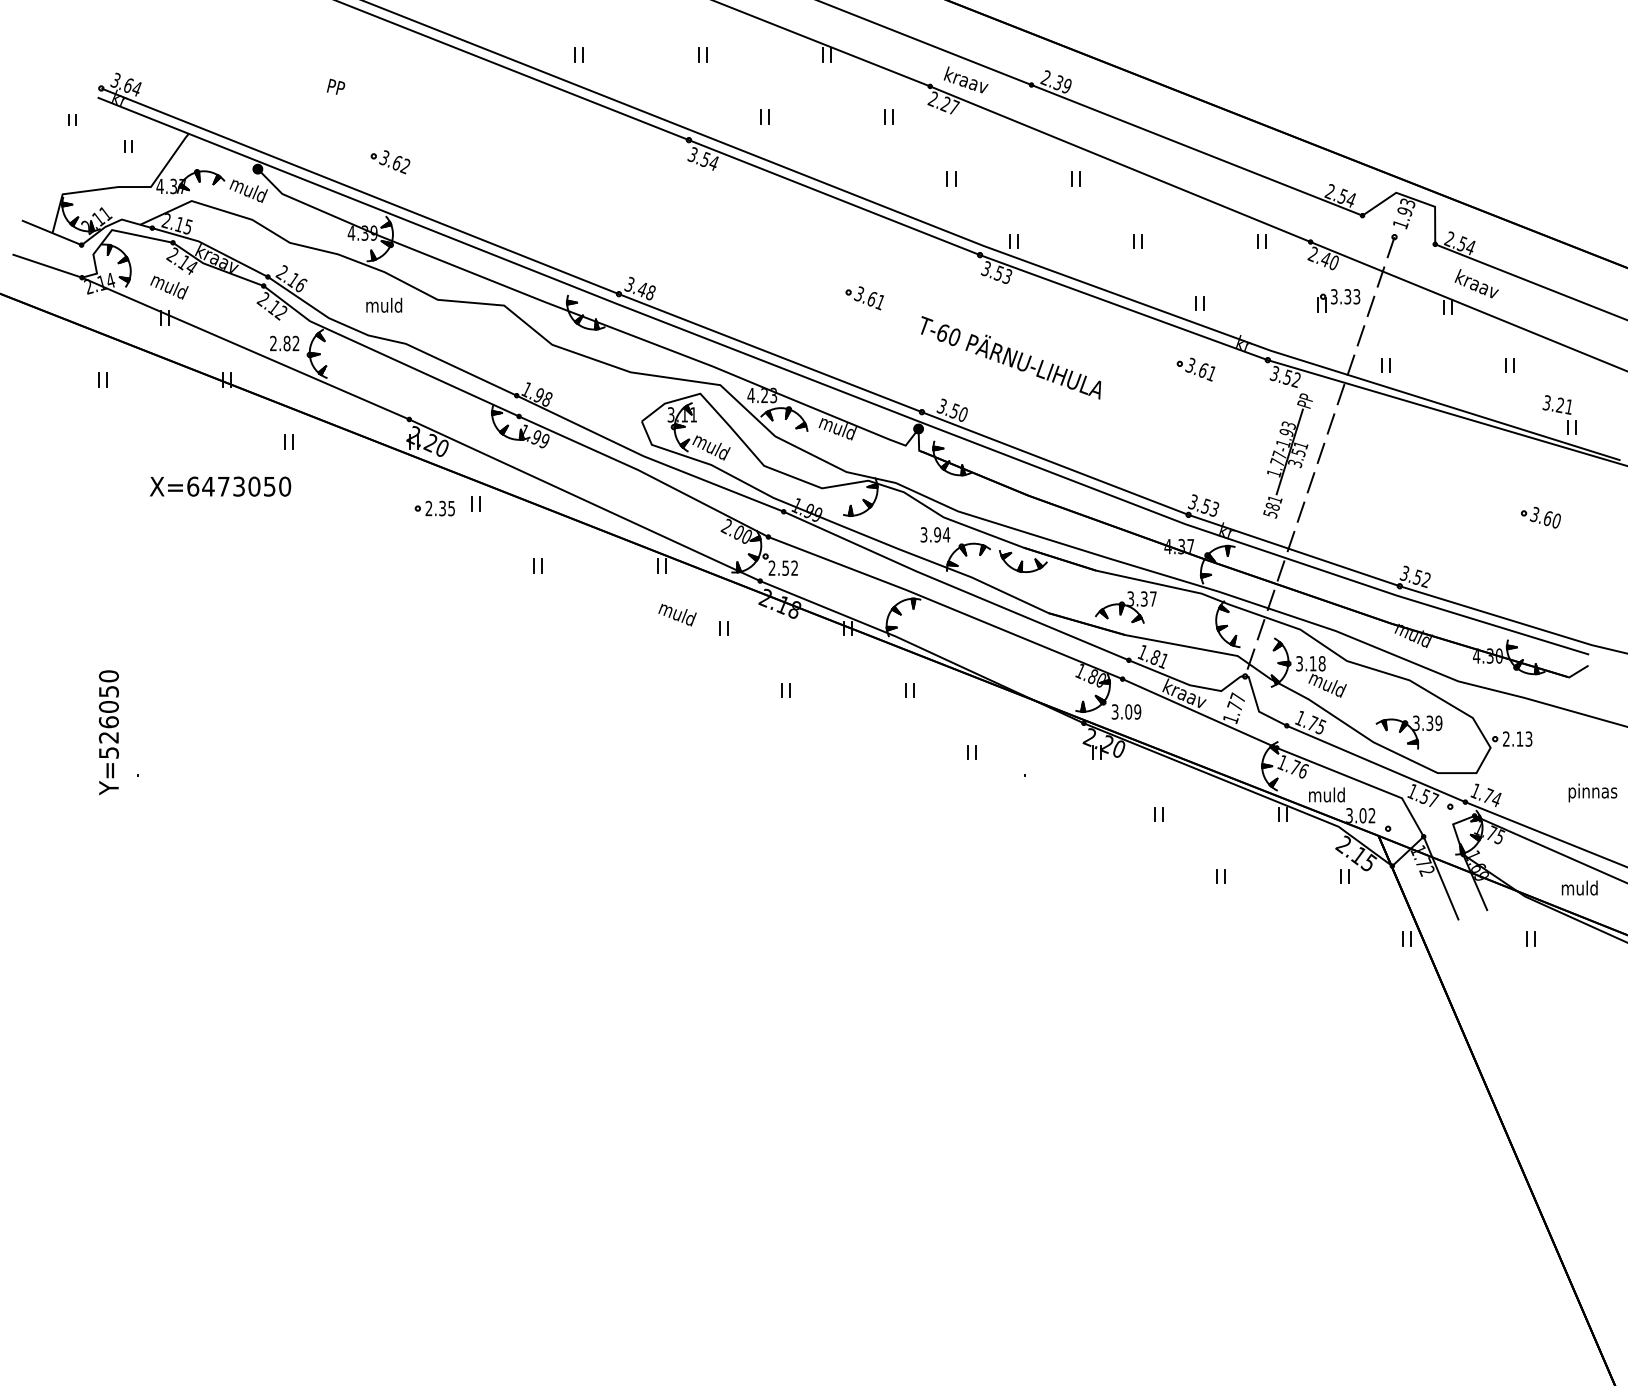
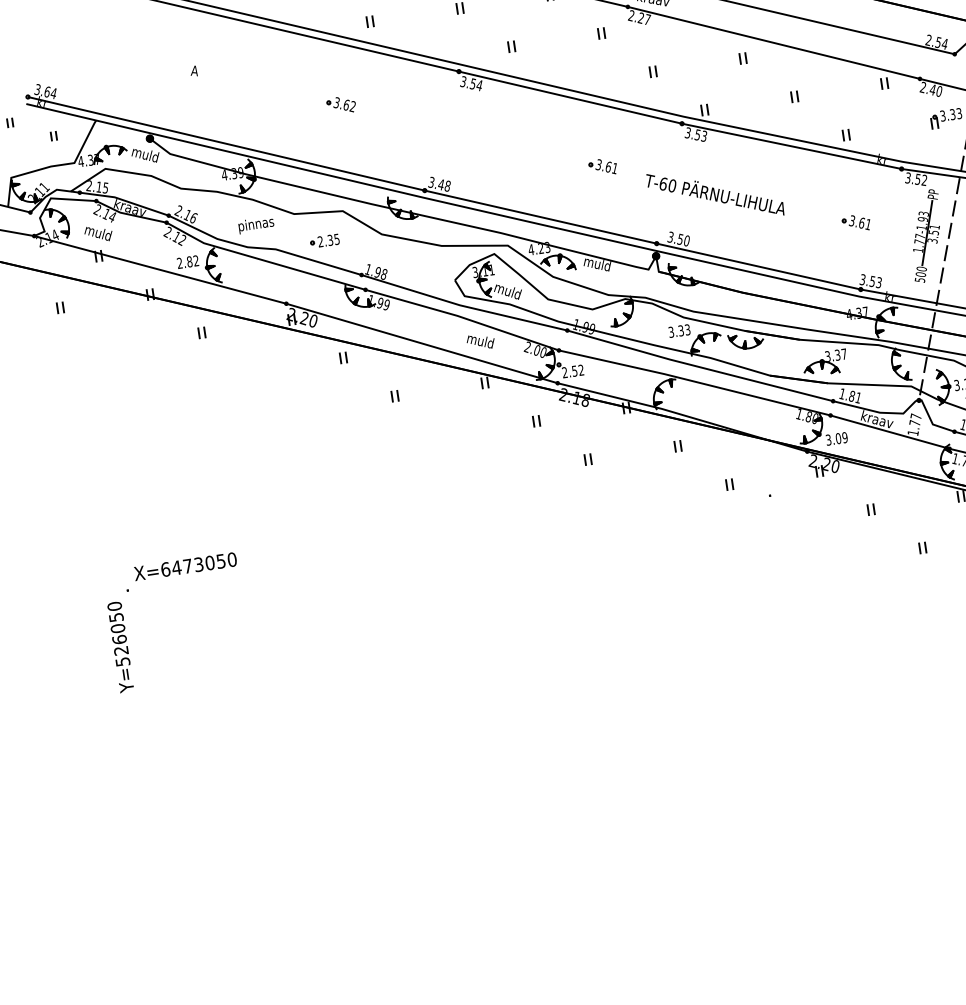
text: (335, 86) -> (197, 70), PP -> A
part: (390, 162) -> (341, 105), moved
text: (384, 306) -> (256, 224), muld -> pinnas
part: (1195, 369) -> (856, 223), moved
text: (220, 486) -> (185, 566), moved
text: (1274, 502) -> (921, 271), 581 -> 500
part: (434, 508) -> (324, 241), moved
text: (942, 534) -> (684, 330), 3.94 -> 3.33
text: (677, 614) -> (480, 341), moved
text: (108, 732) -> (120, 647), moved

